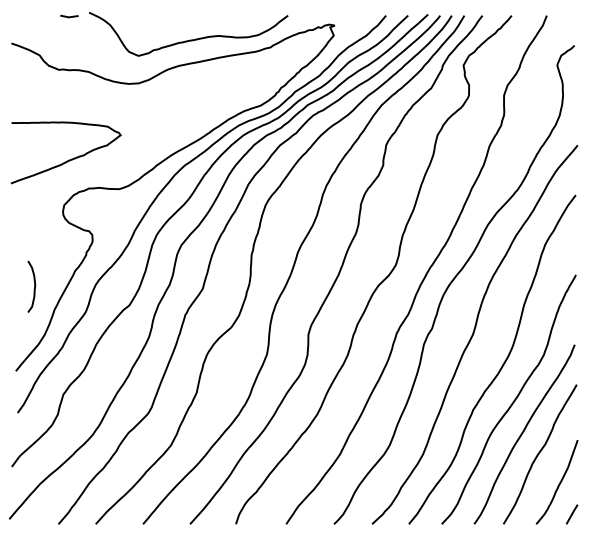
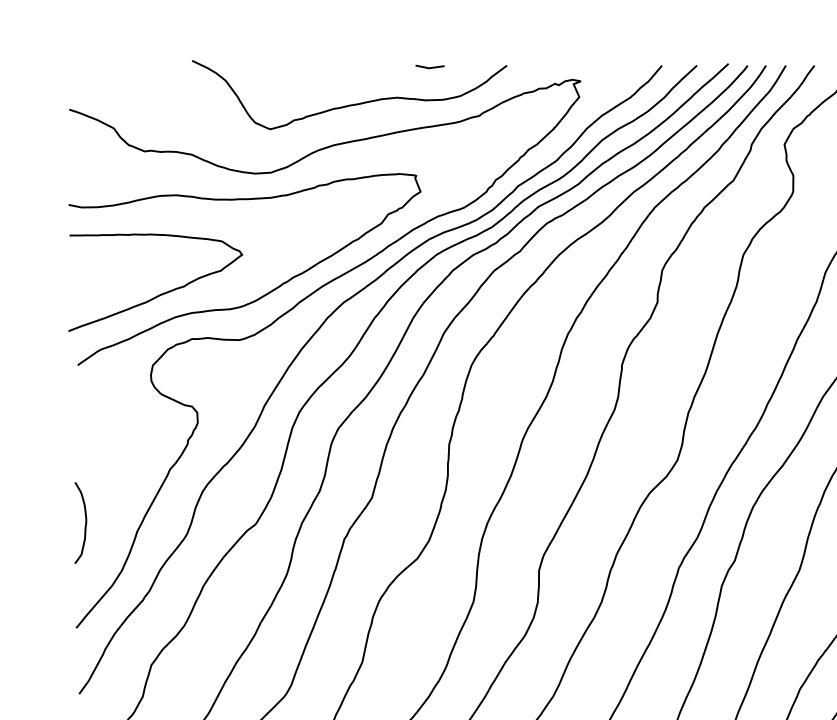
line: (69, 16) -> (430, 66), moved
curve: (133, 160) -> (262, 294), added
curve: (34, 286) -> (85, 522), moved

